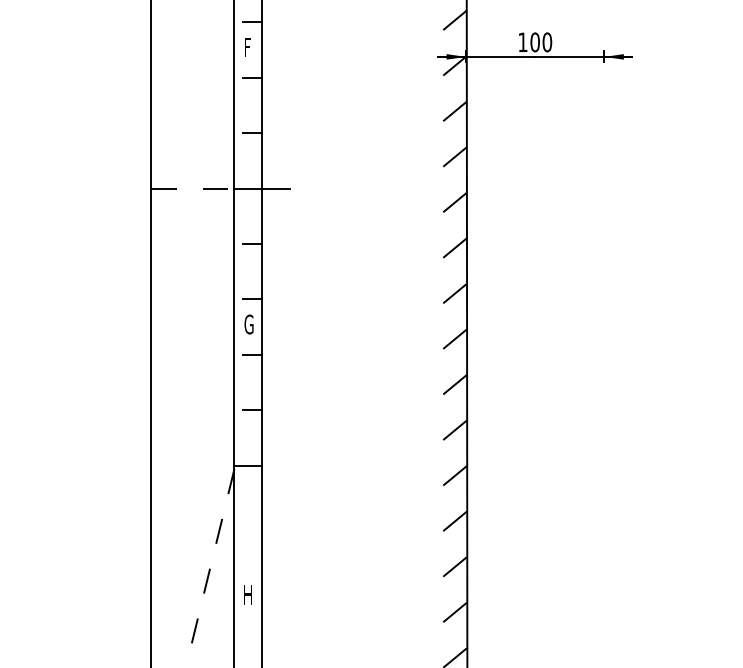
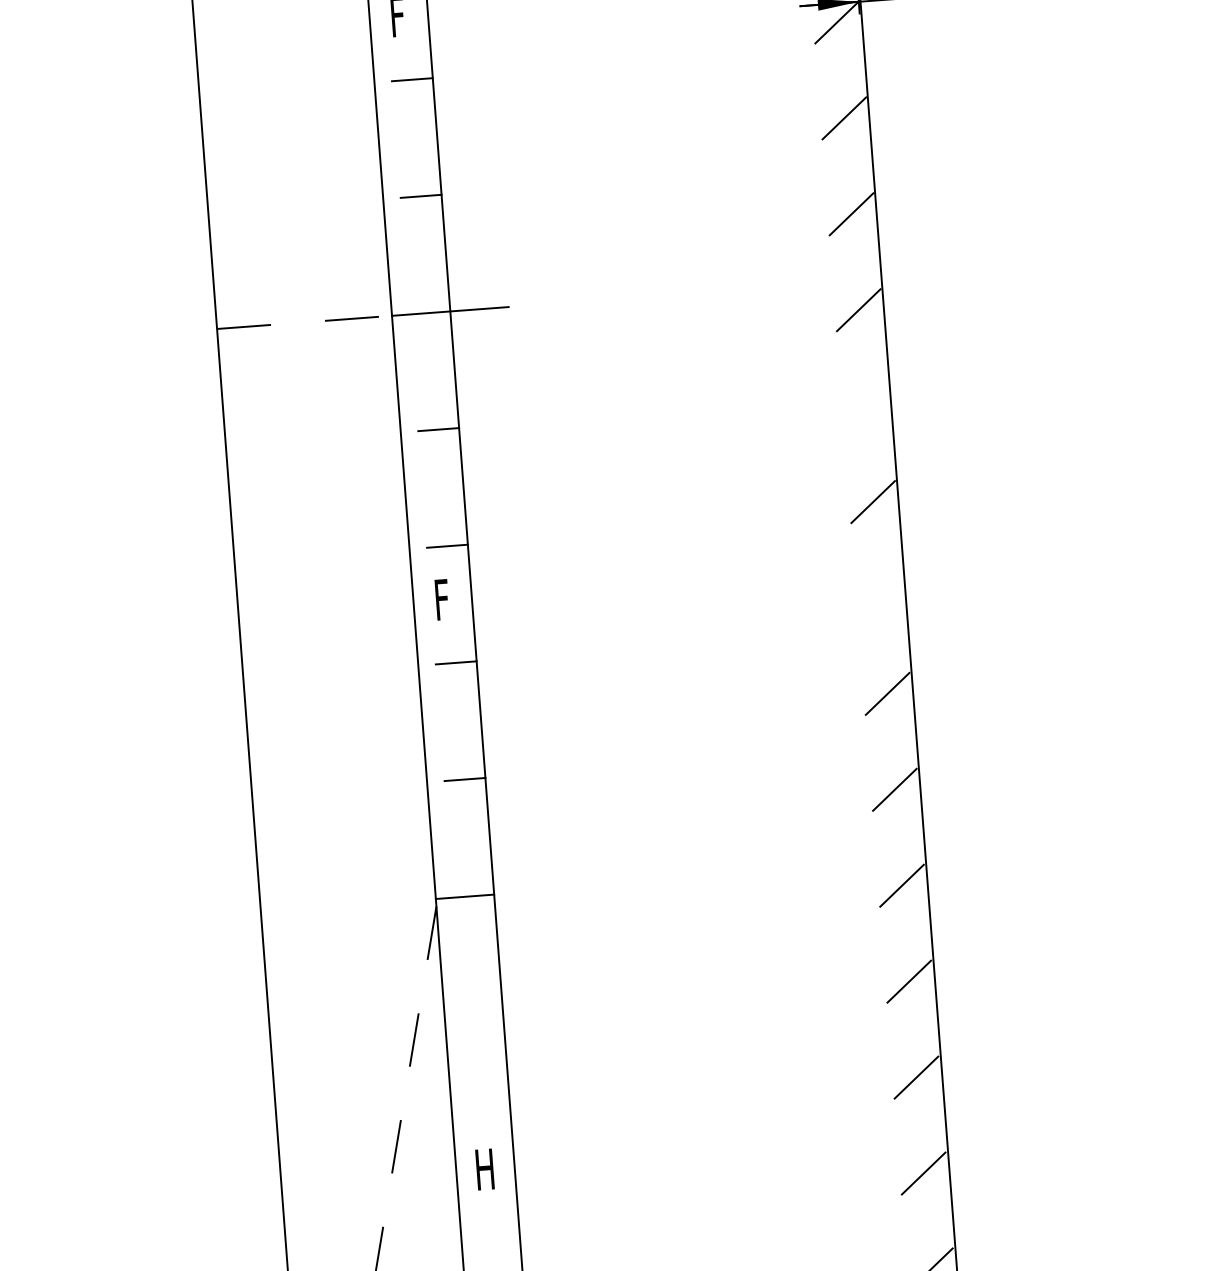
line: (455, 247) -> (866, 404), removed
text: (248, 324) -> (443, 599), G -> F
line: (455, 339) -> (881, 598), removed

